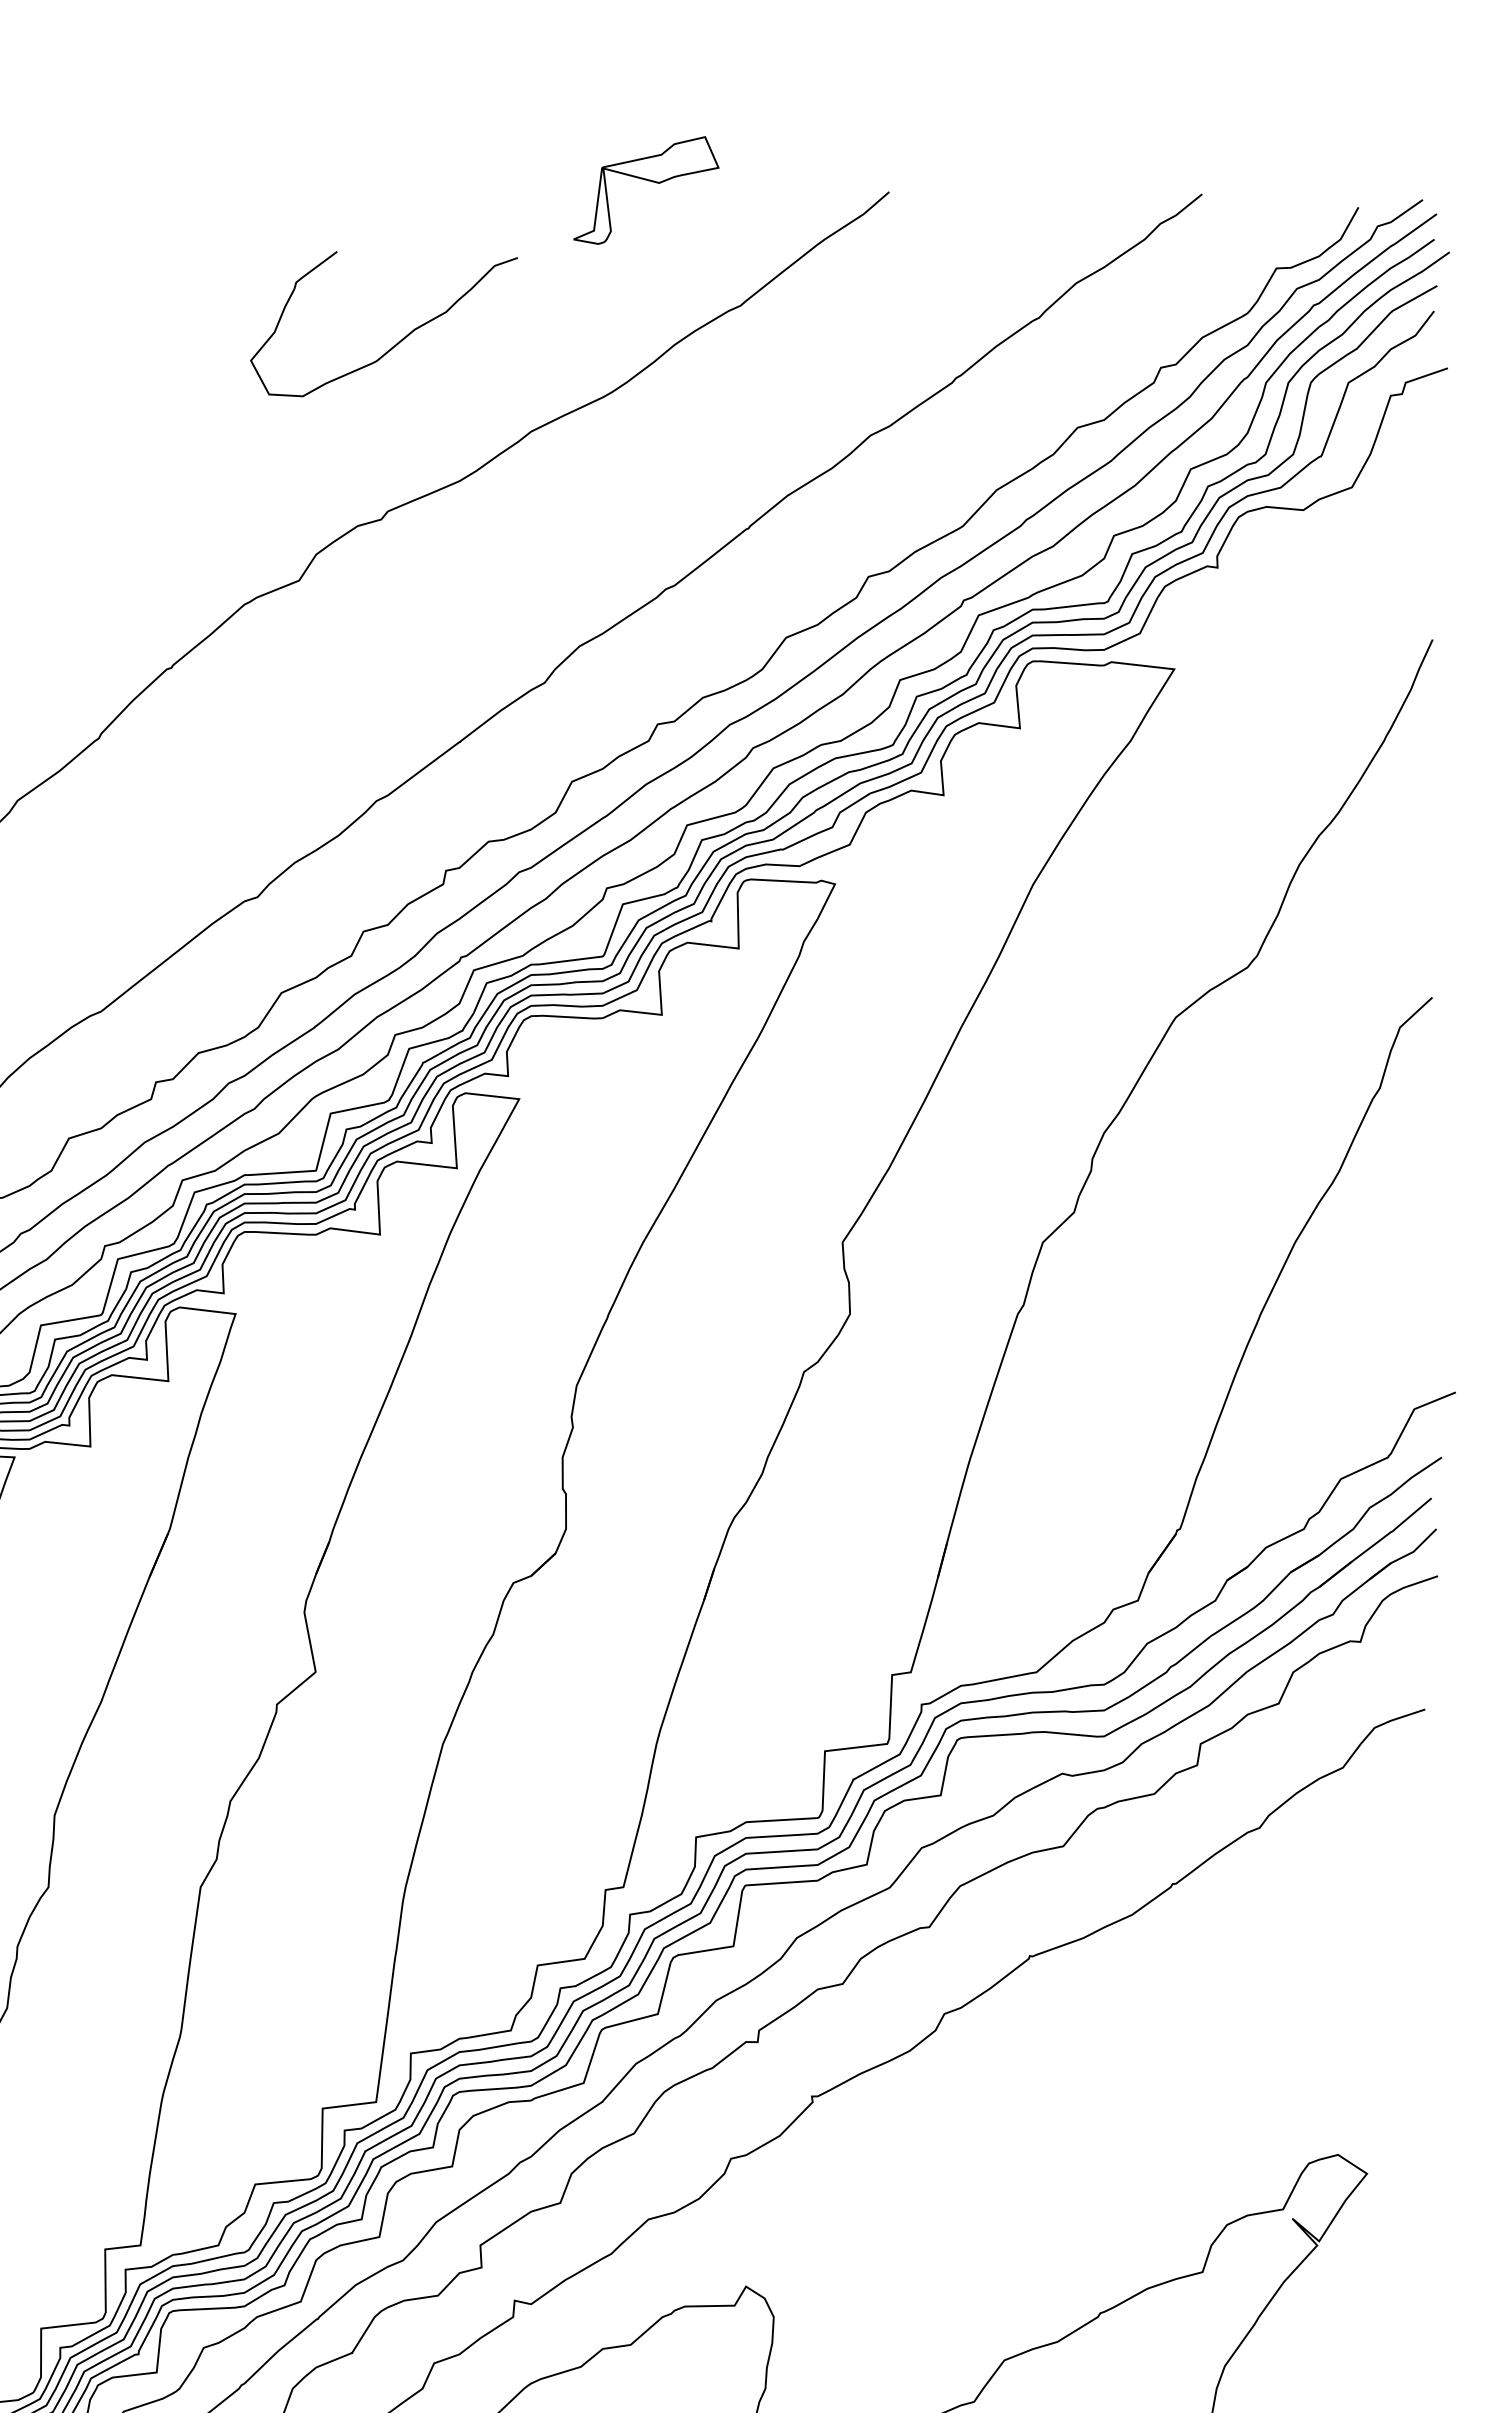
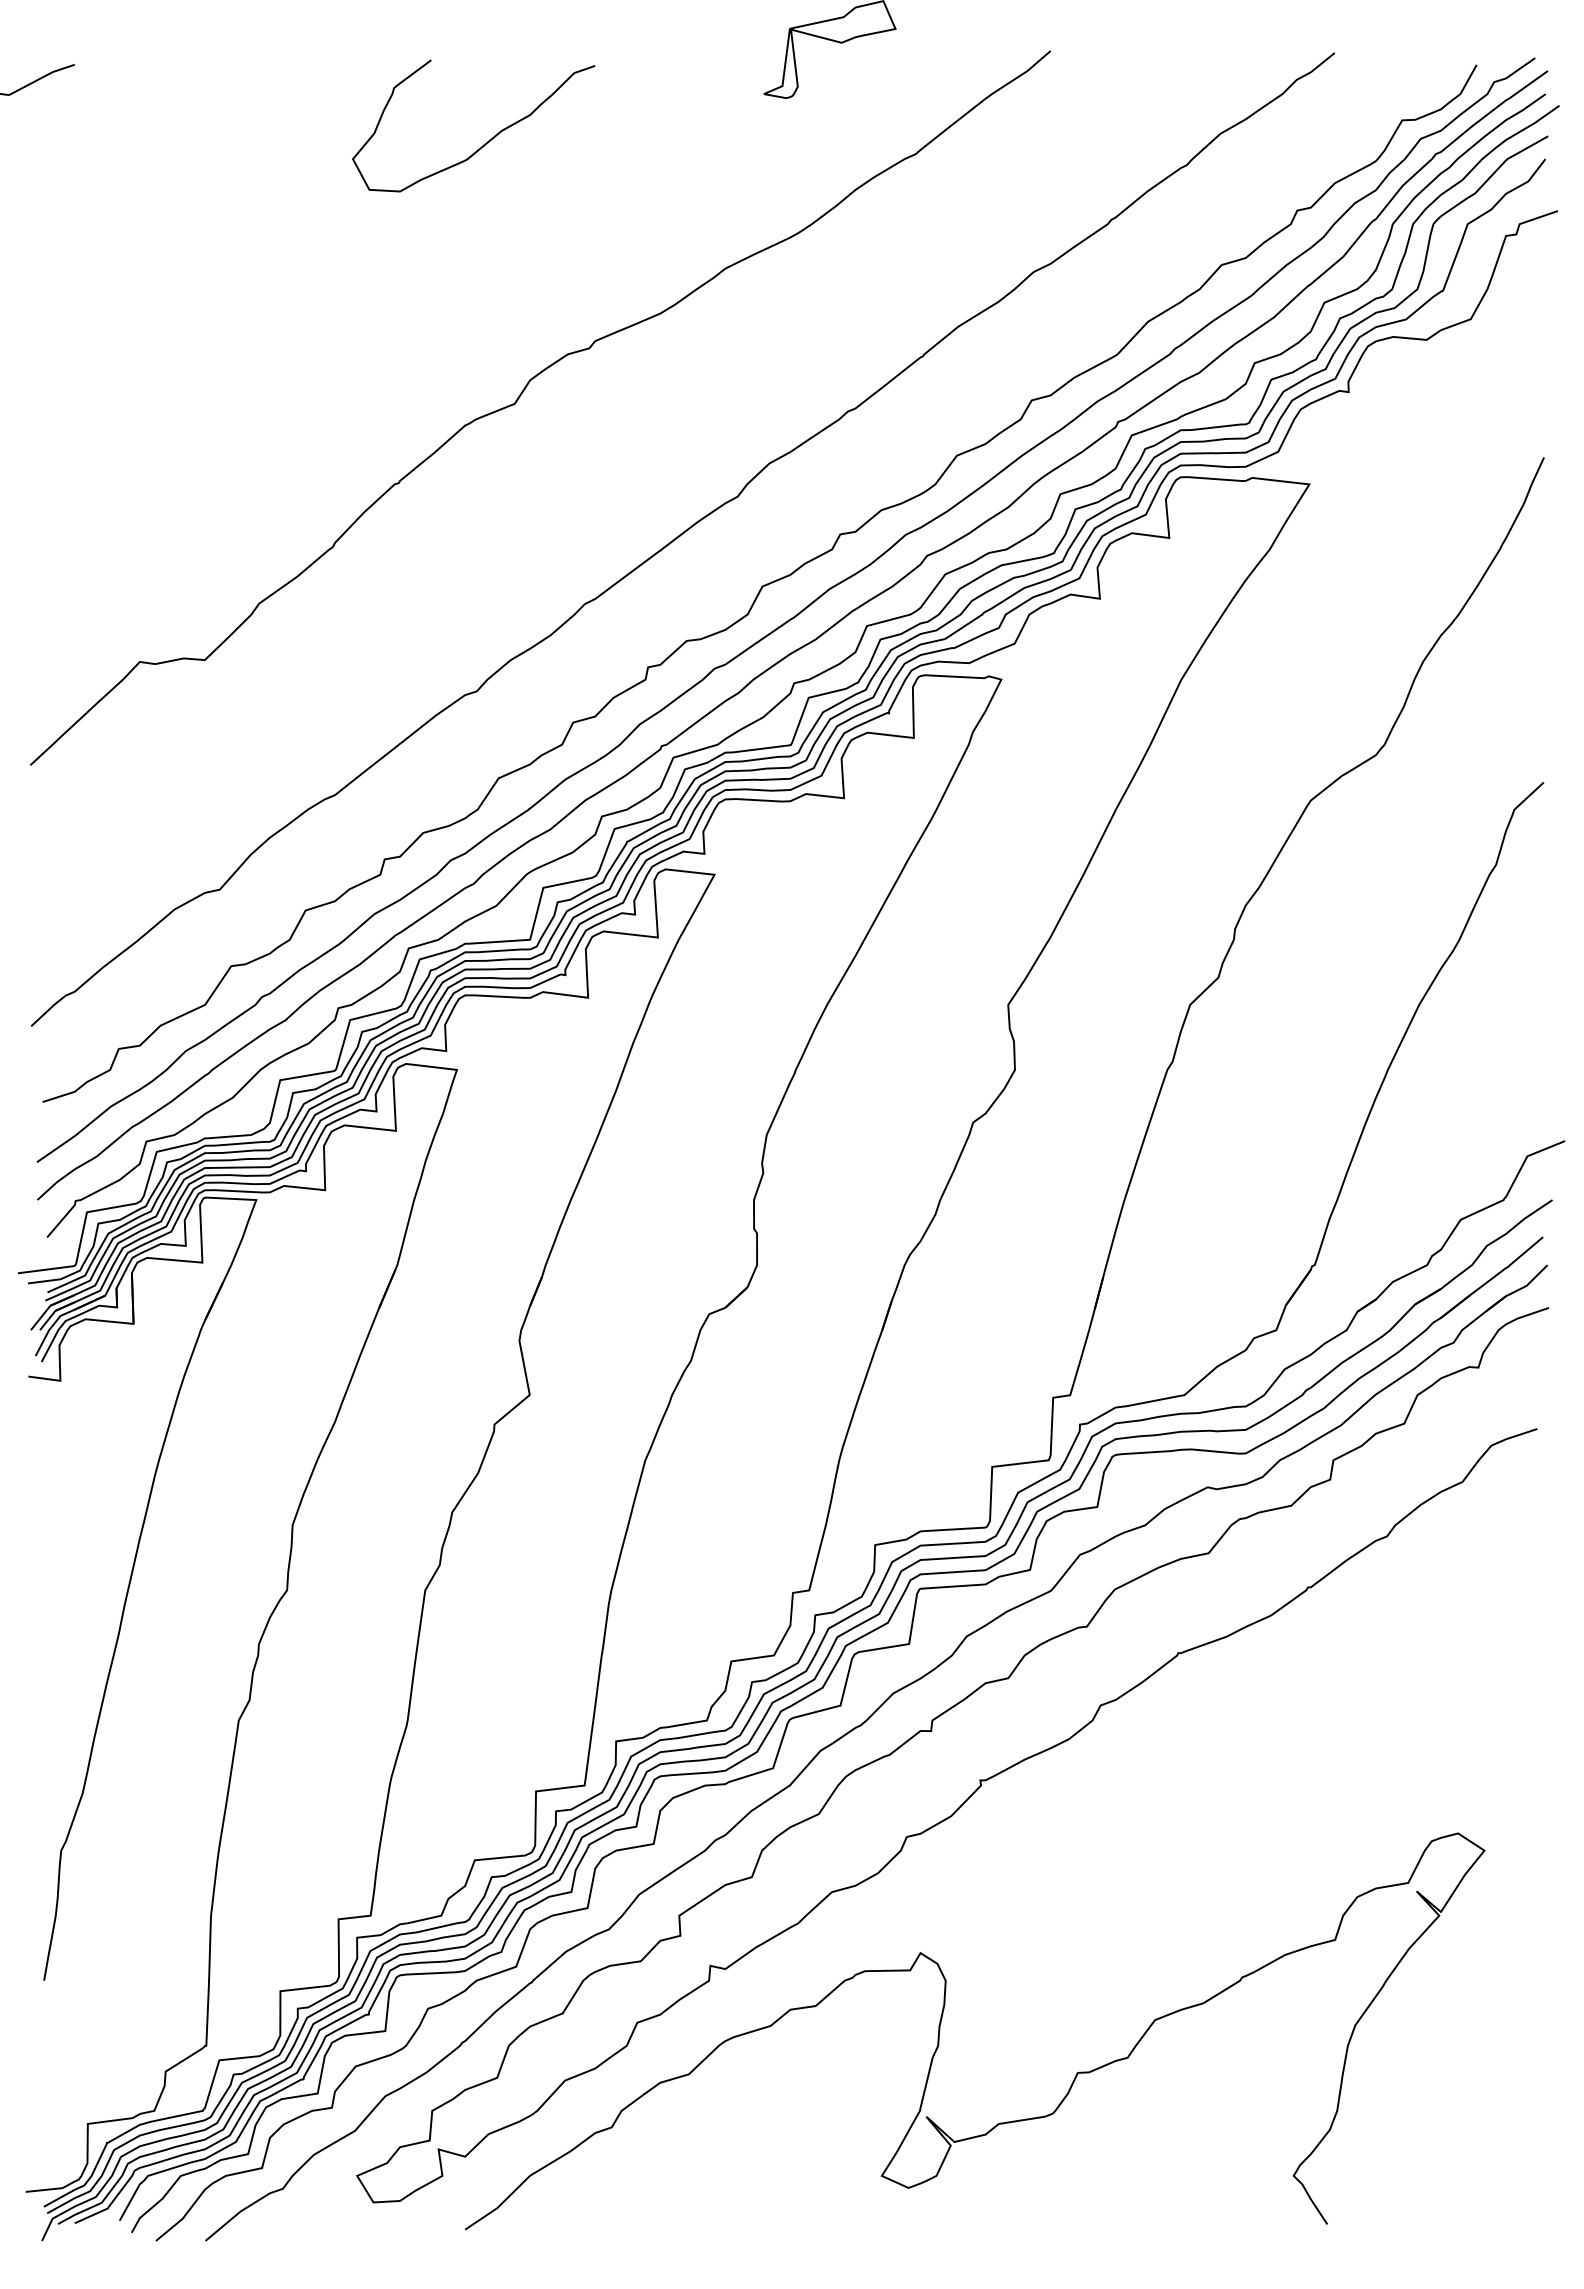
curve: (400, 340) -> (488, 140), moved

